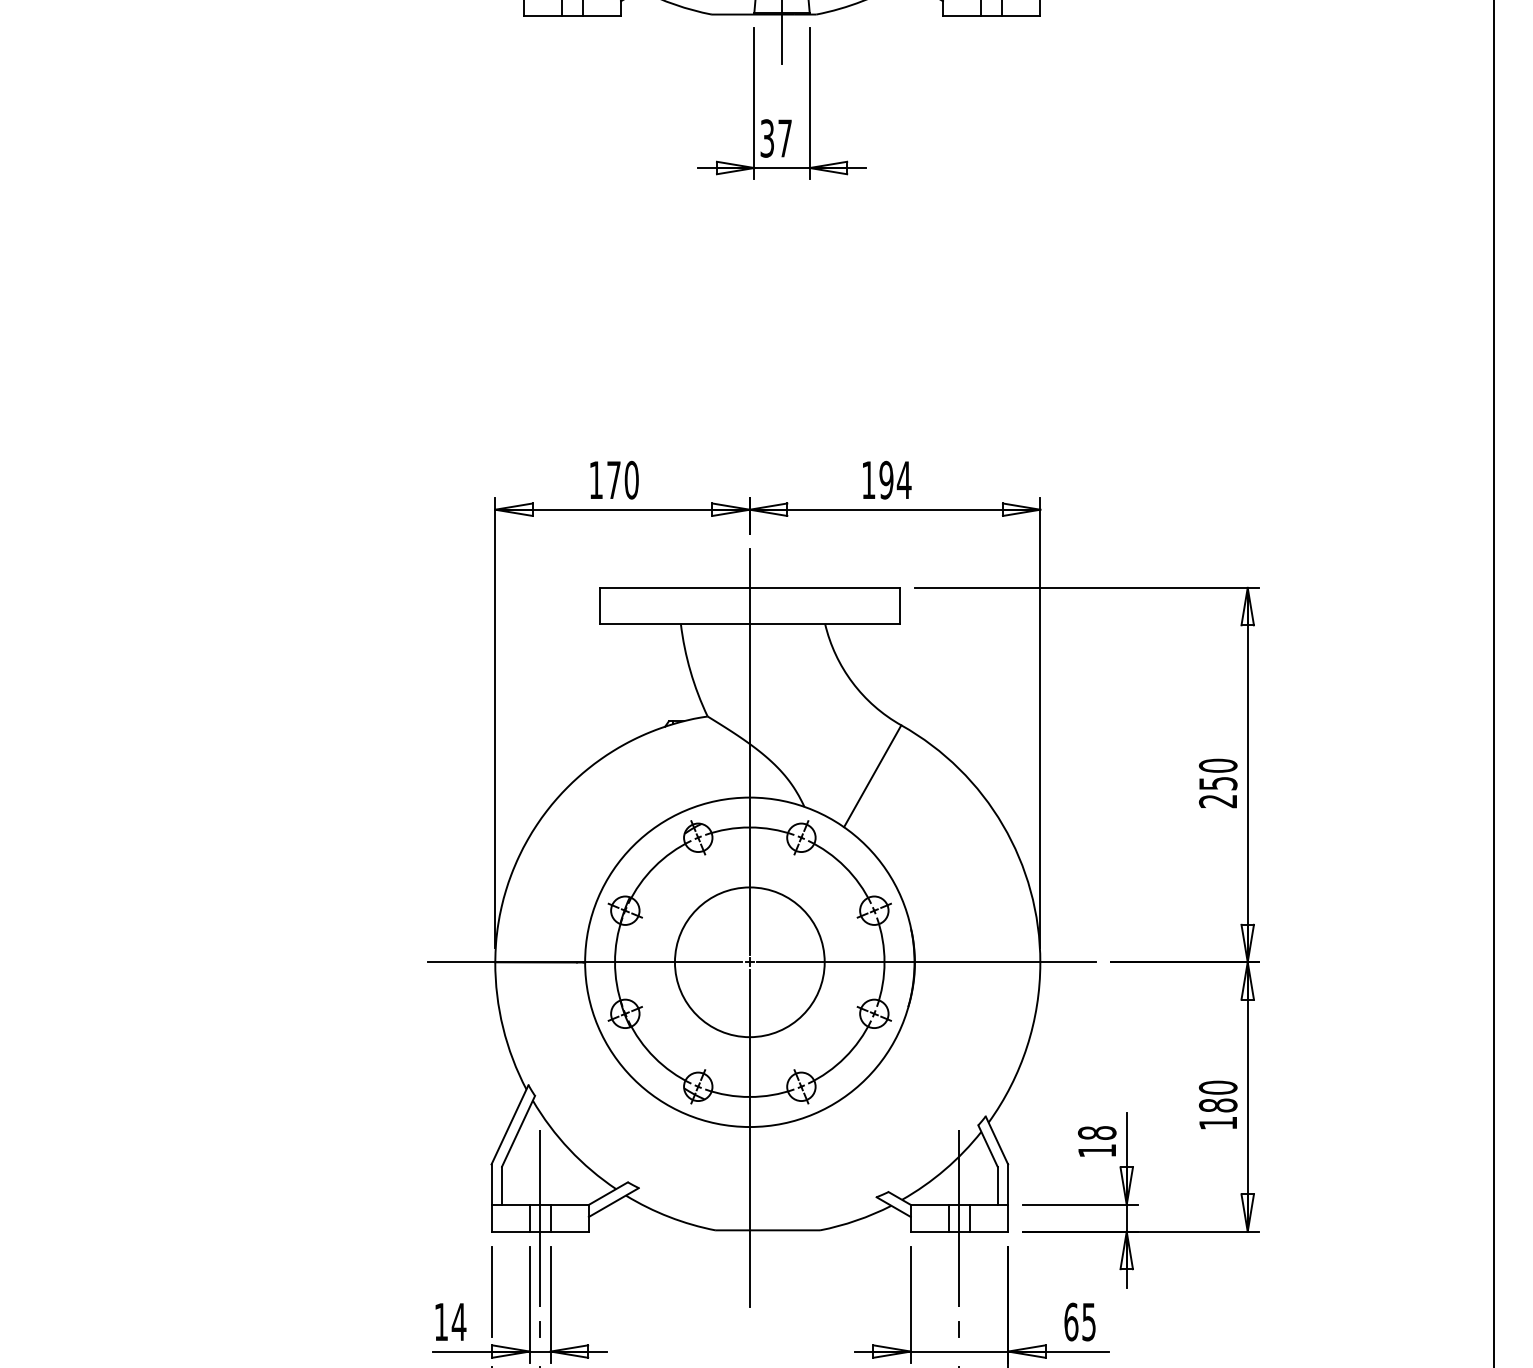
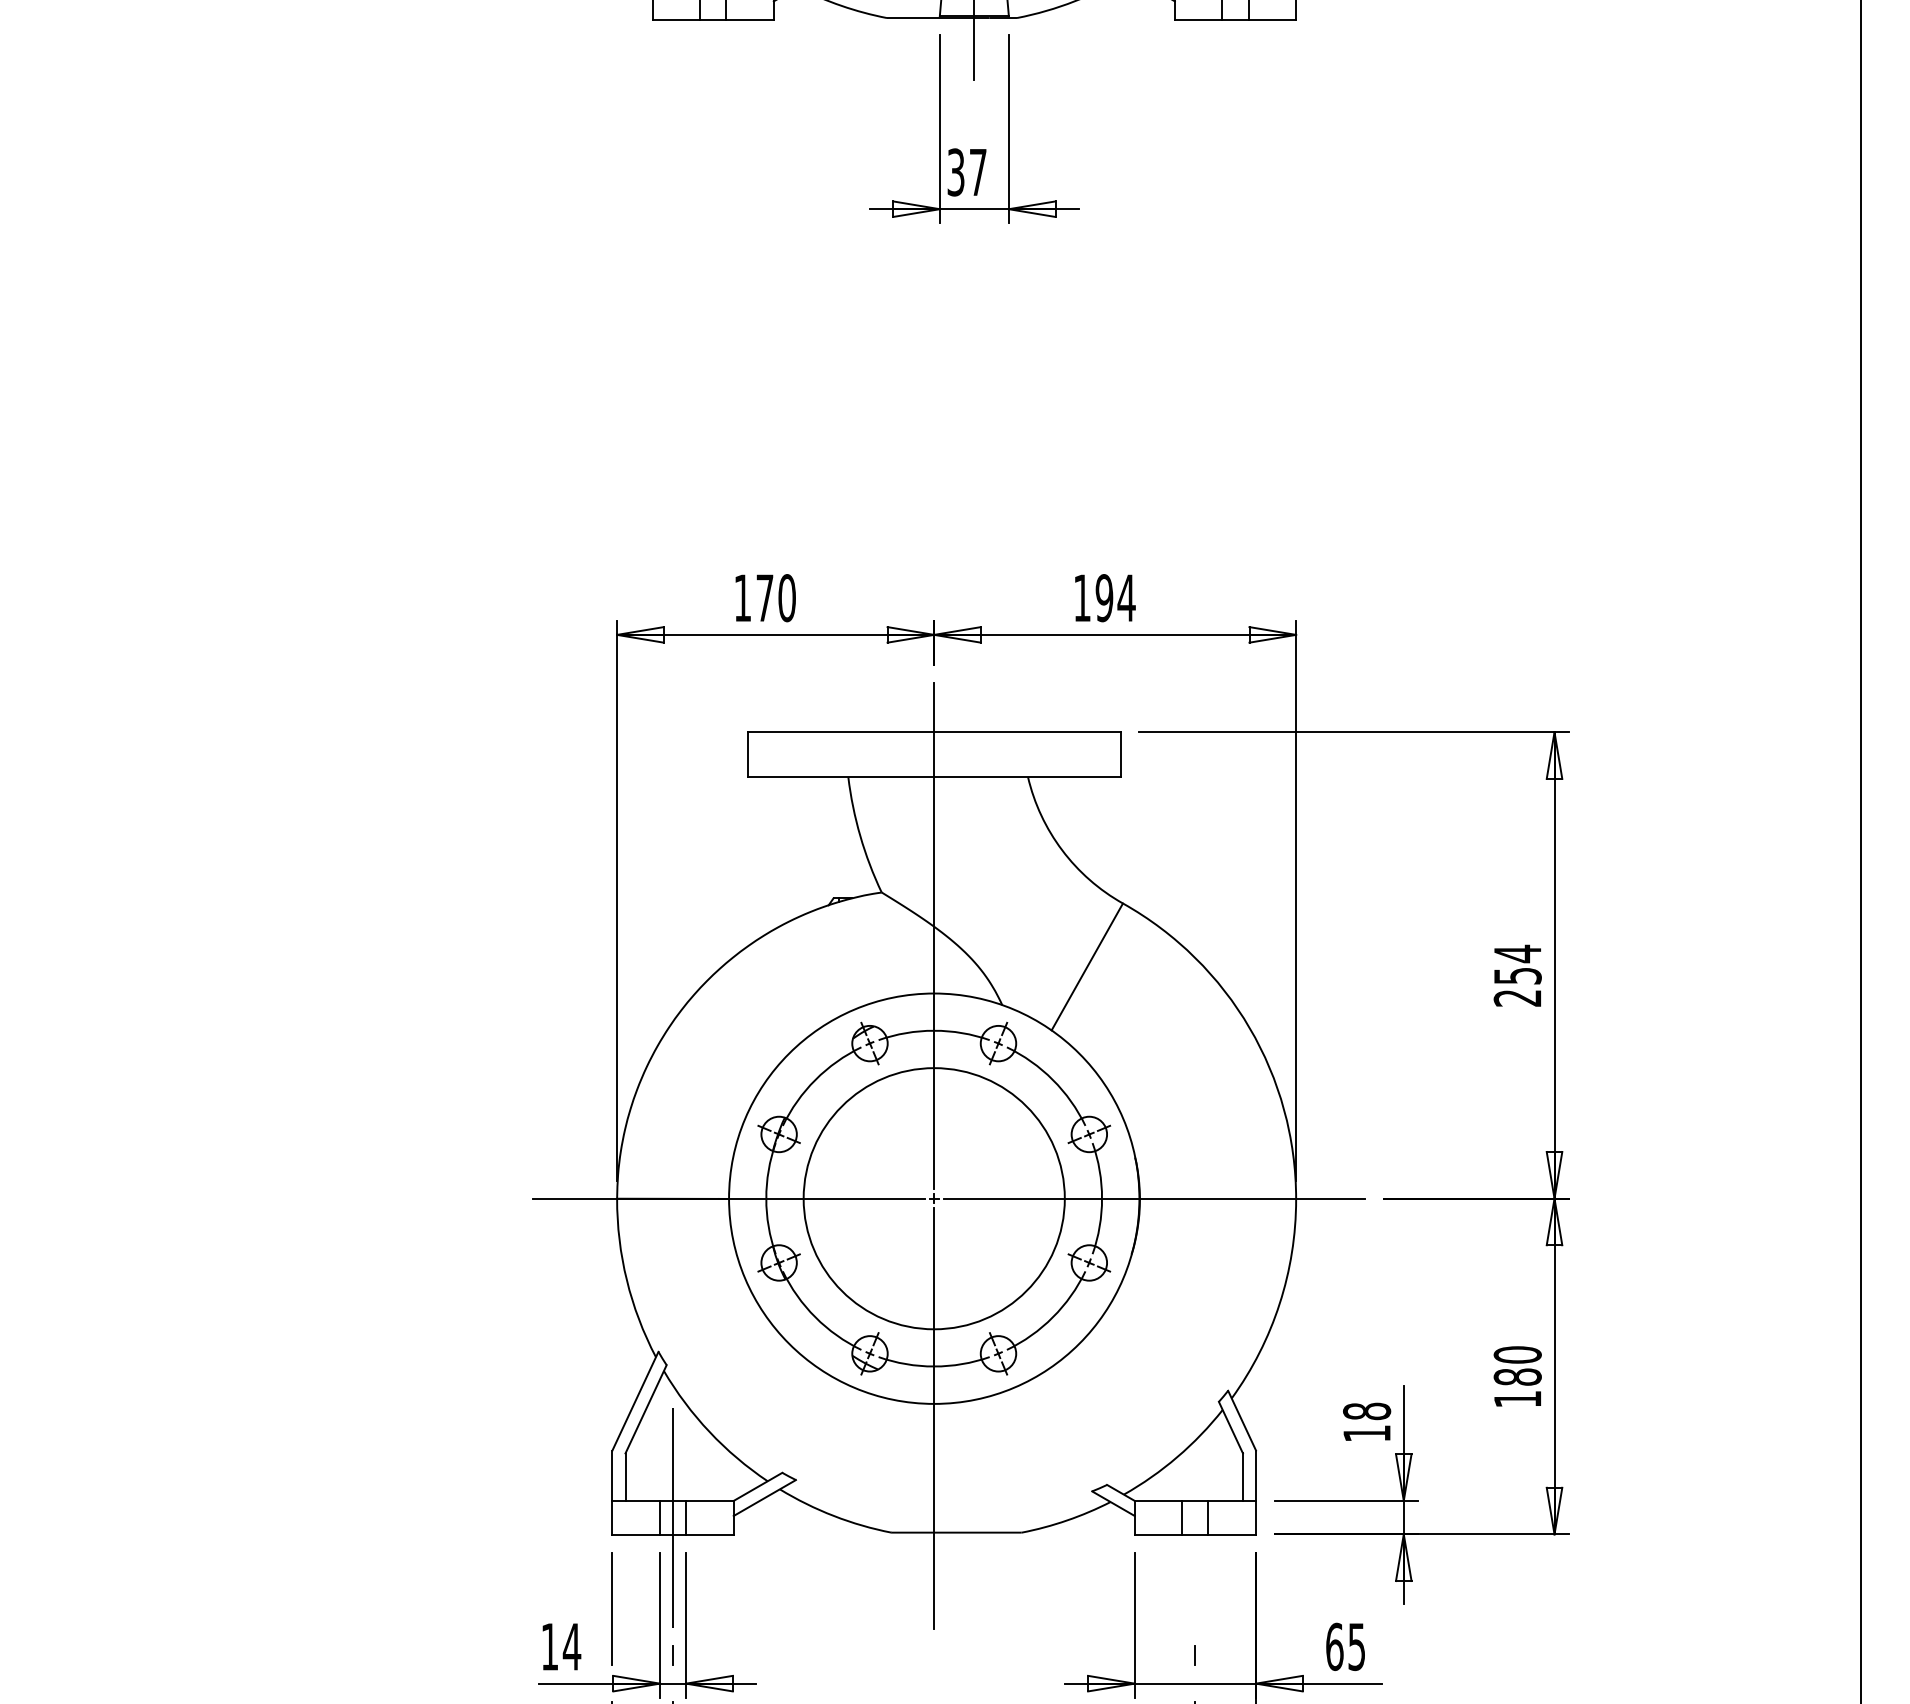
text: (1217, 765) -> (1516, 953), 250 -> 254
circle: (749, 962) -> (933, 1198), size x1.4
line: (959, 1218) -> (1195, 1517), removed

